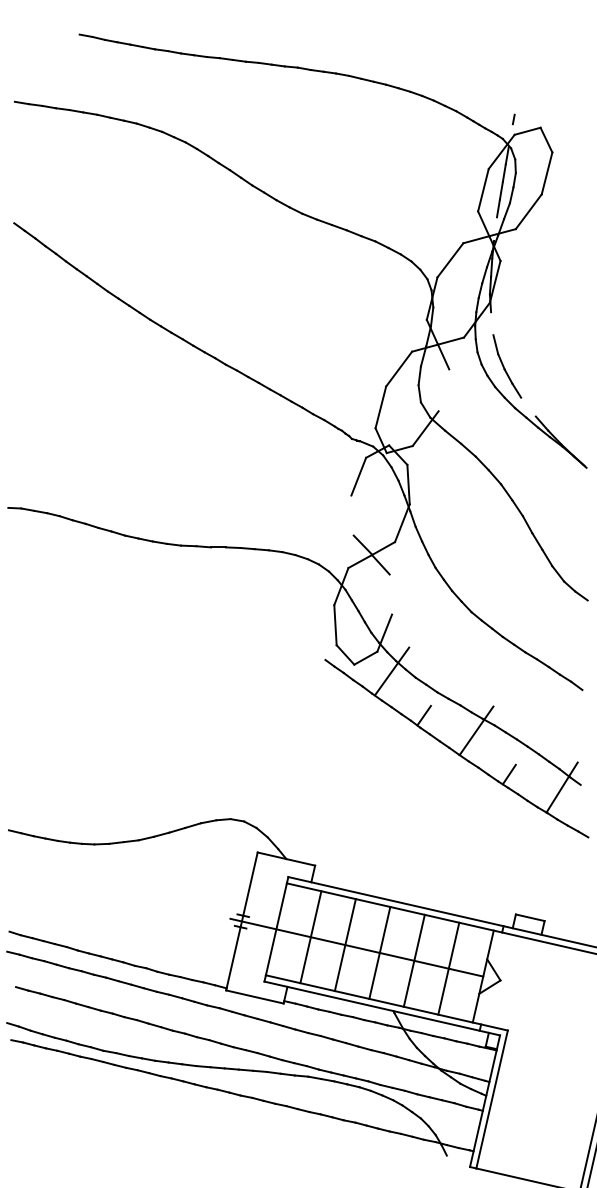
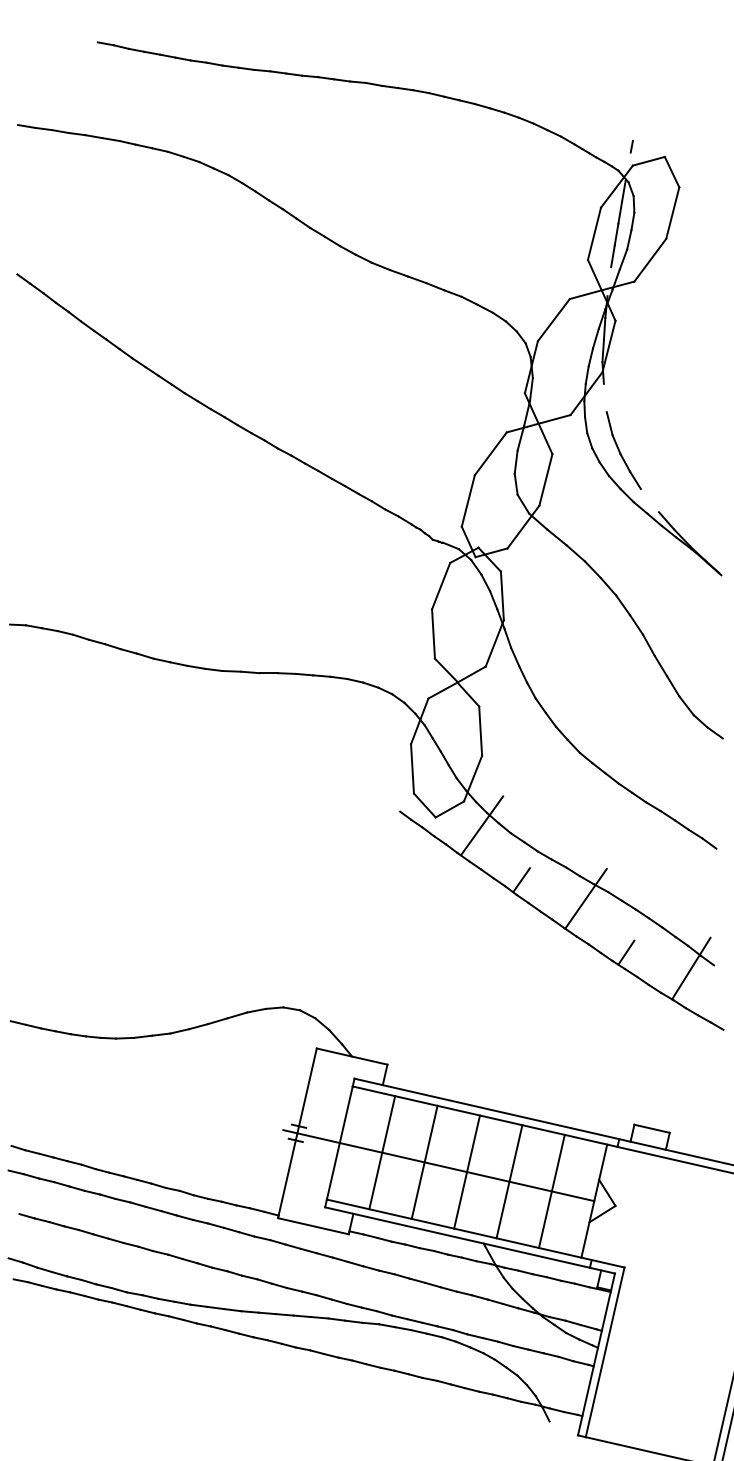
line: (443, 389) -> (545, 479), added
line: (352, 515) -> (433, 633), added
line: (390, 594) -> (480, 730), added

